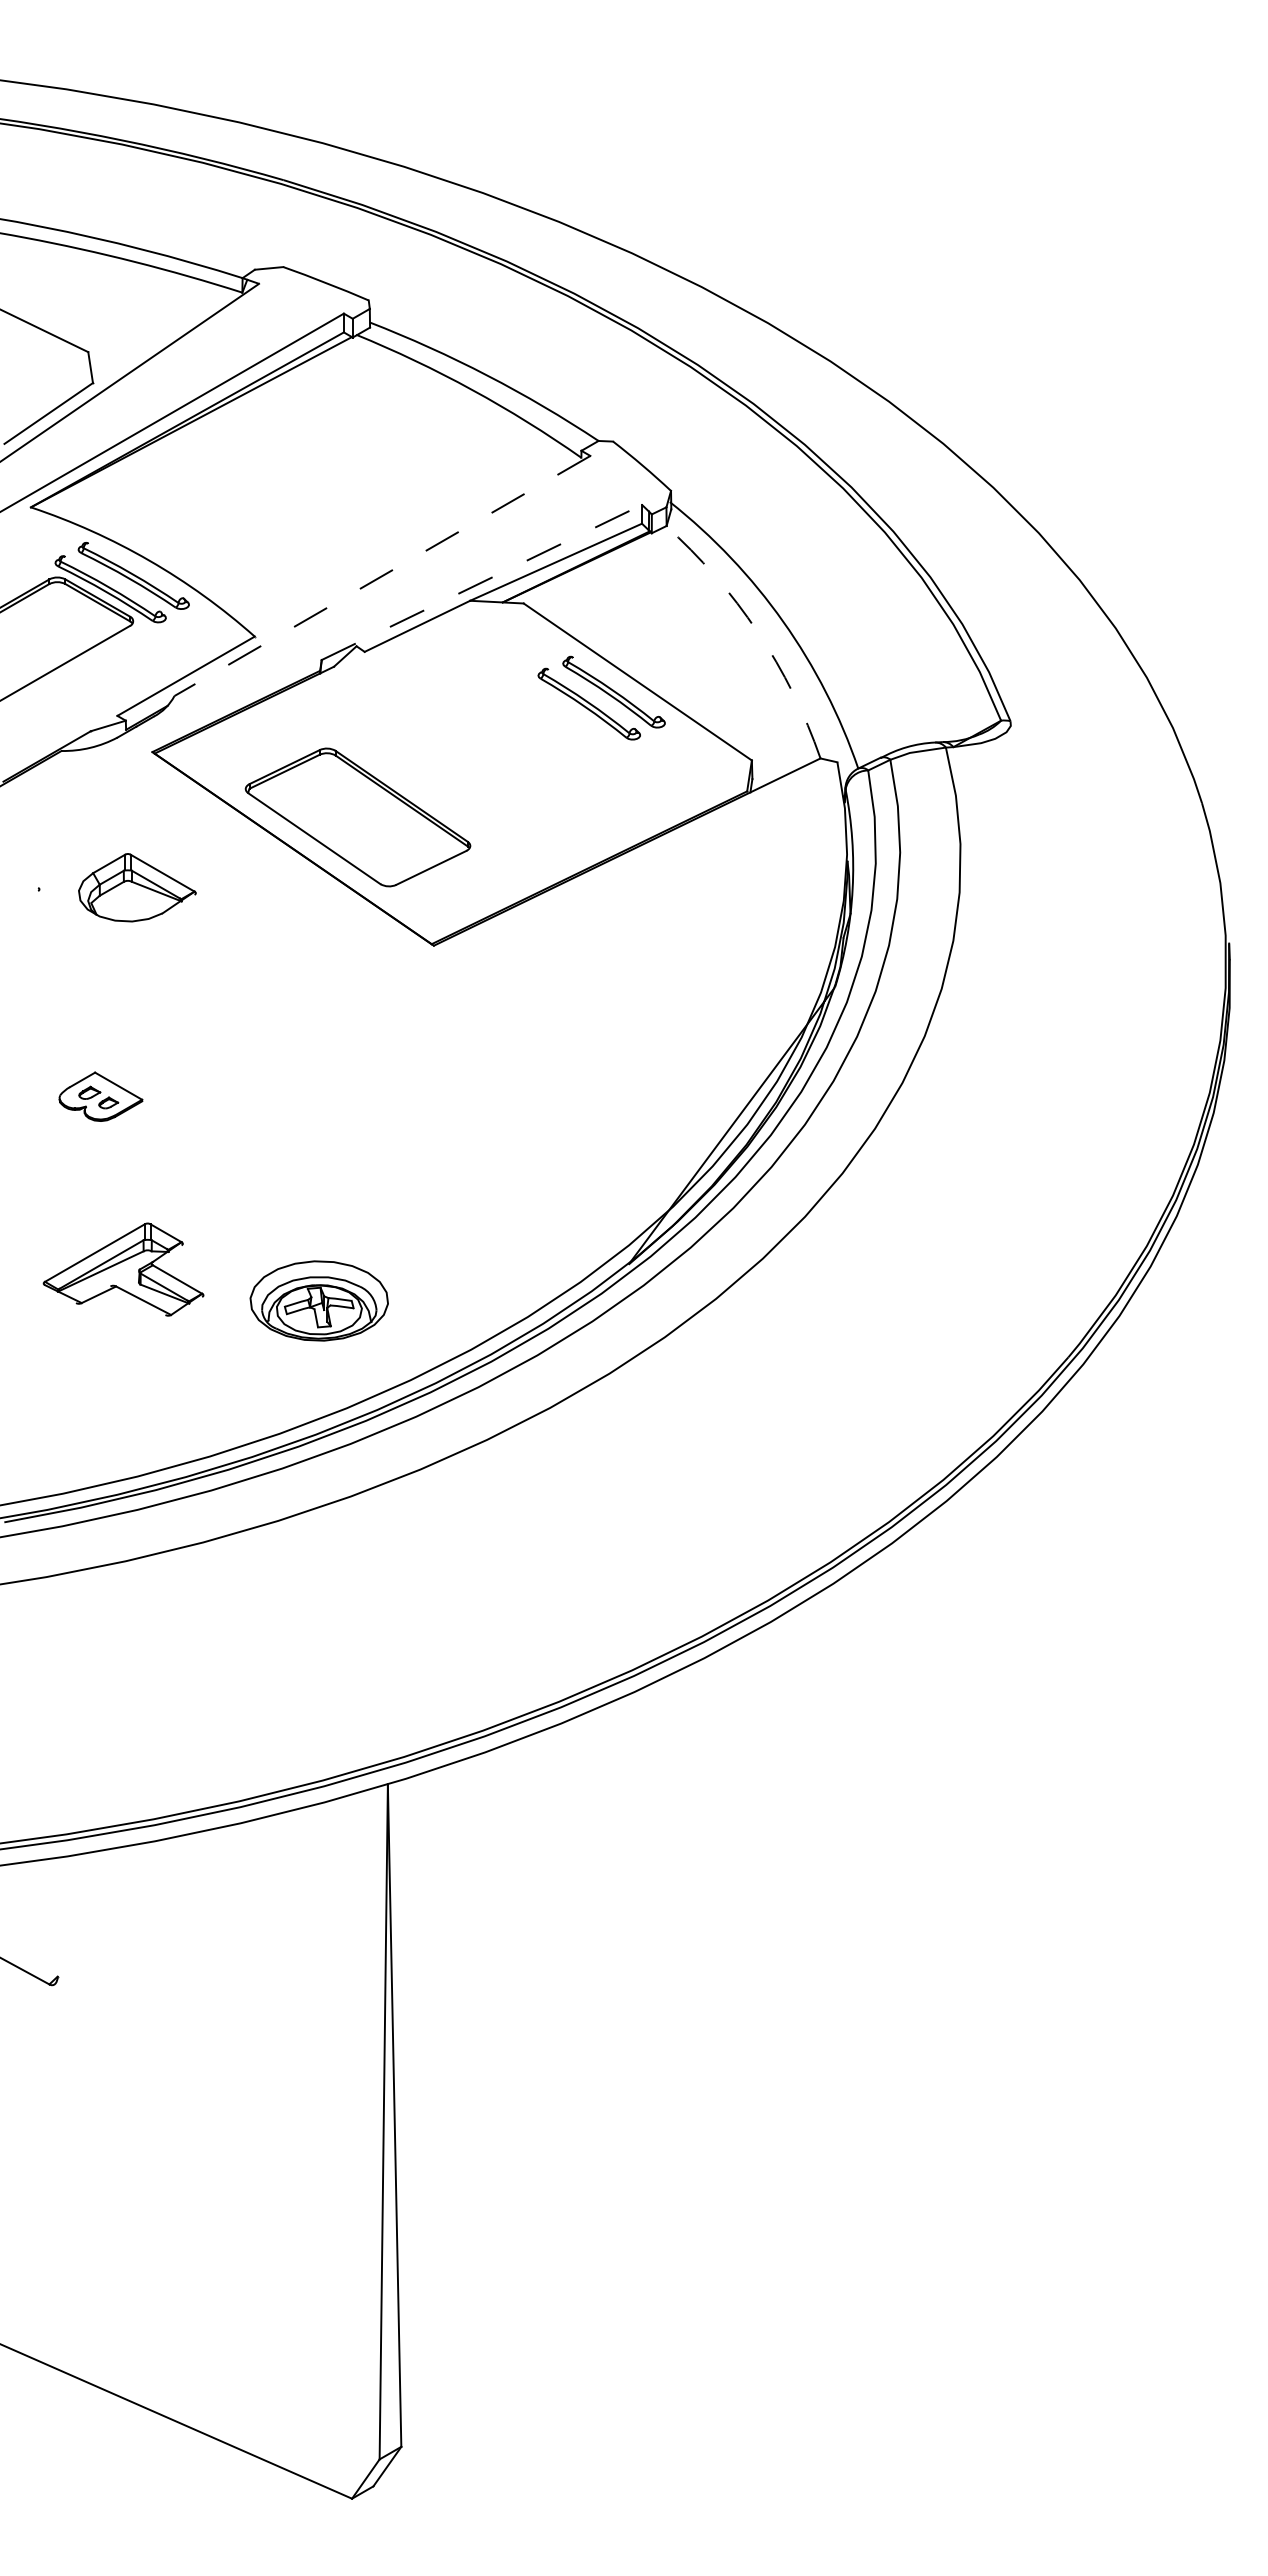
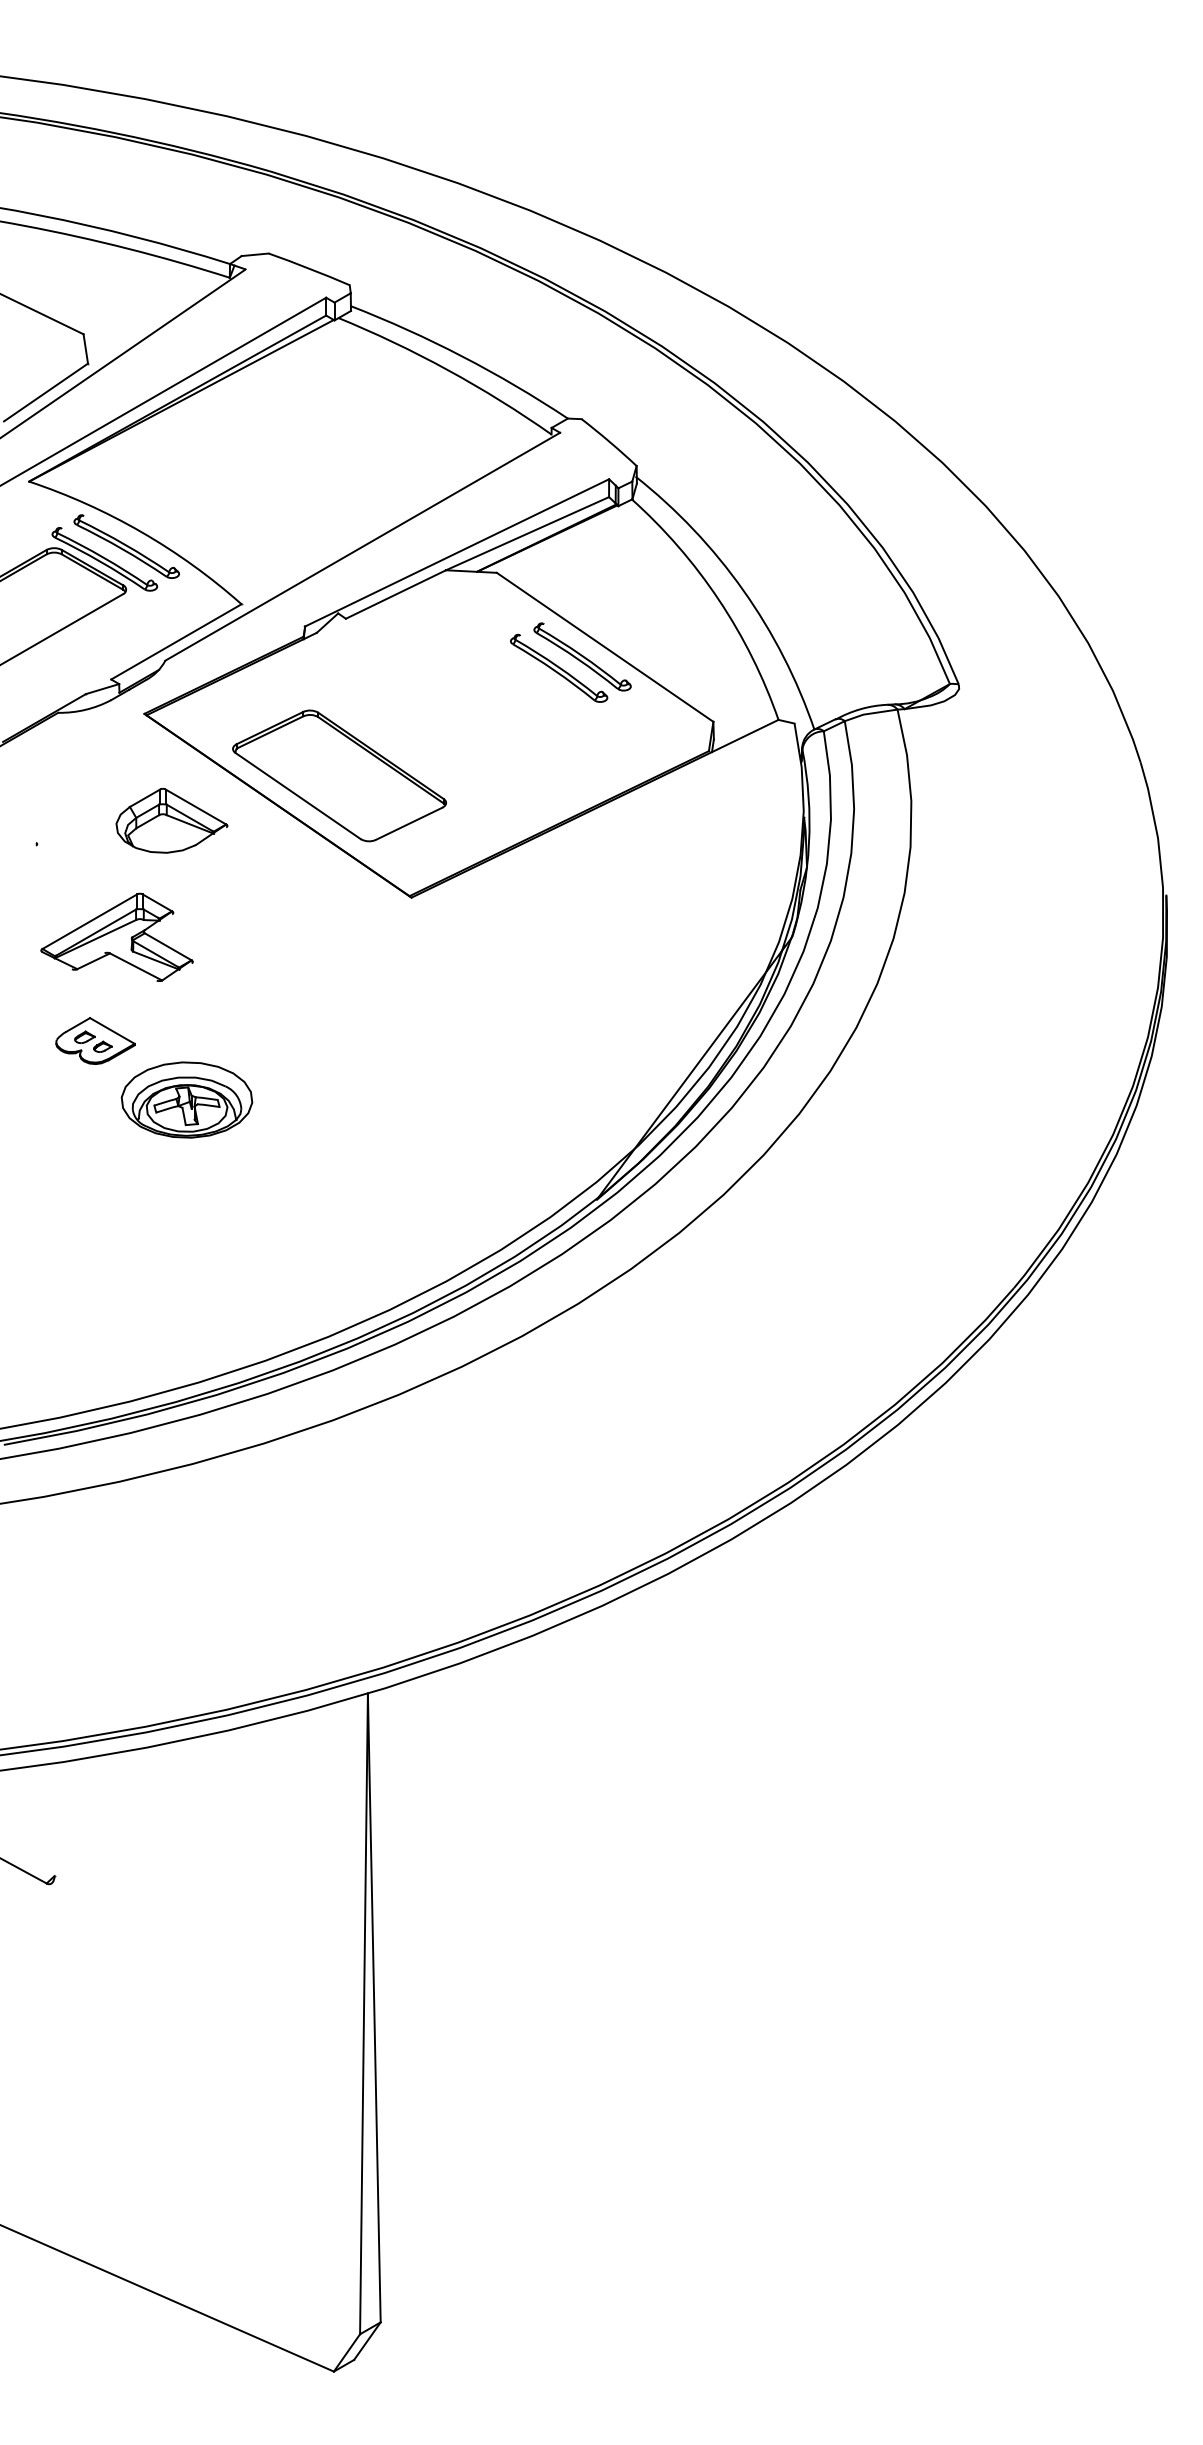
line: (382, 576) -> (362, 547), dashed -> solid
line: (482, 582) -> (457, 552), dashed -> solid
arc: (757, 632) -> (718, 600), dashed -> solid
part: (137, 887) -> (172, 820), moved
part: (123, 1269) -> (116, 937), moved
part: (318, 1300) -> (186, 1099), moved

